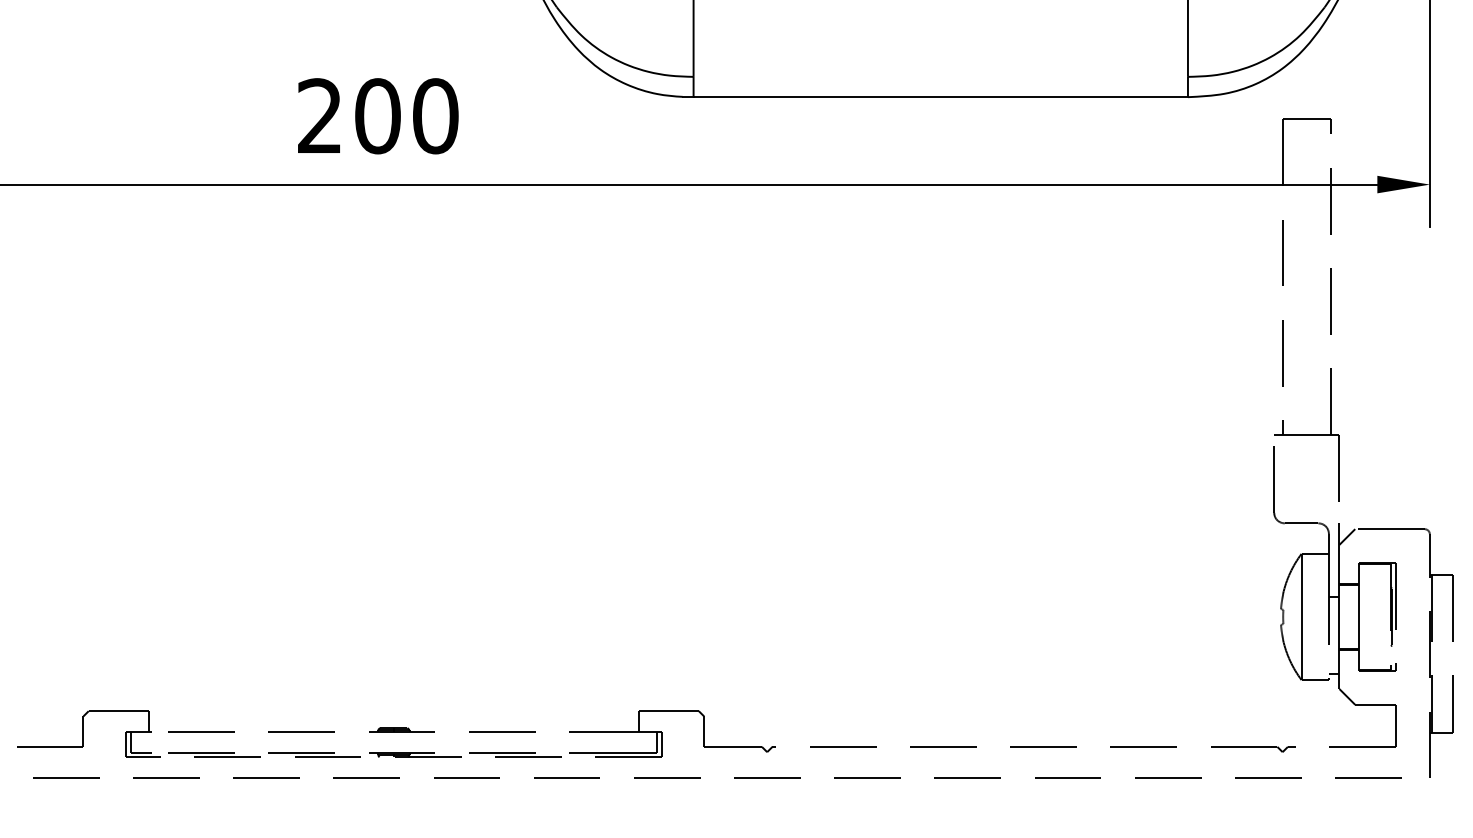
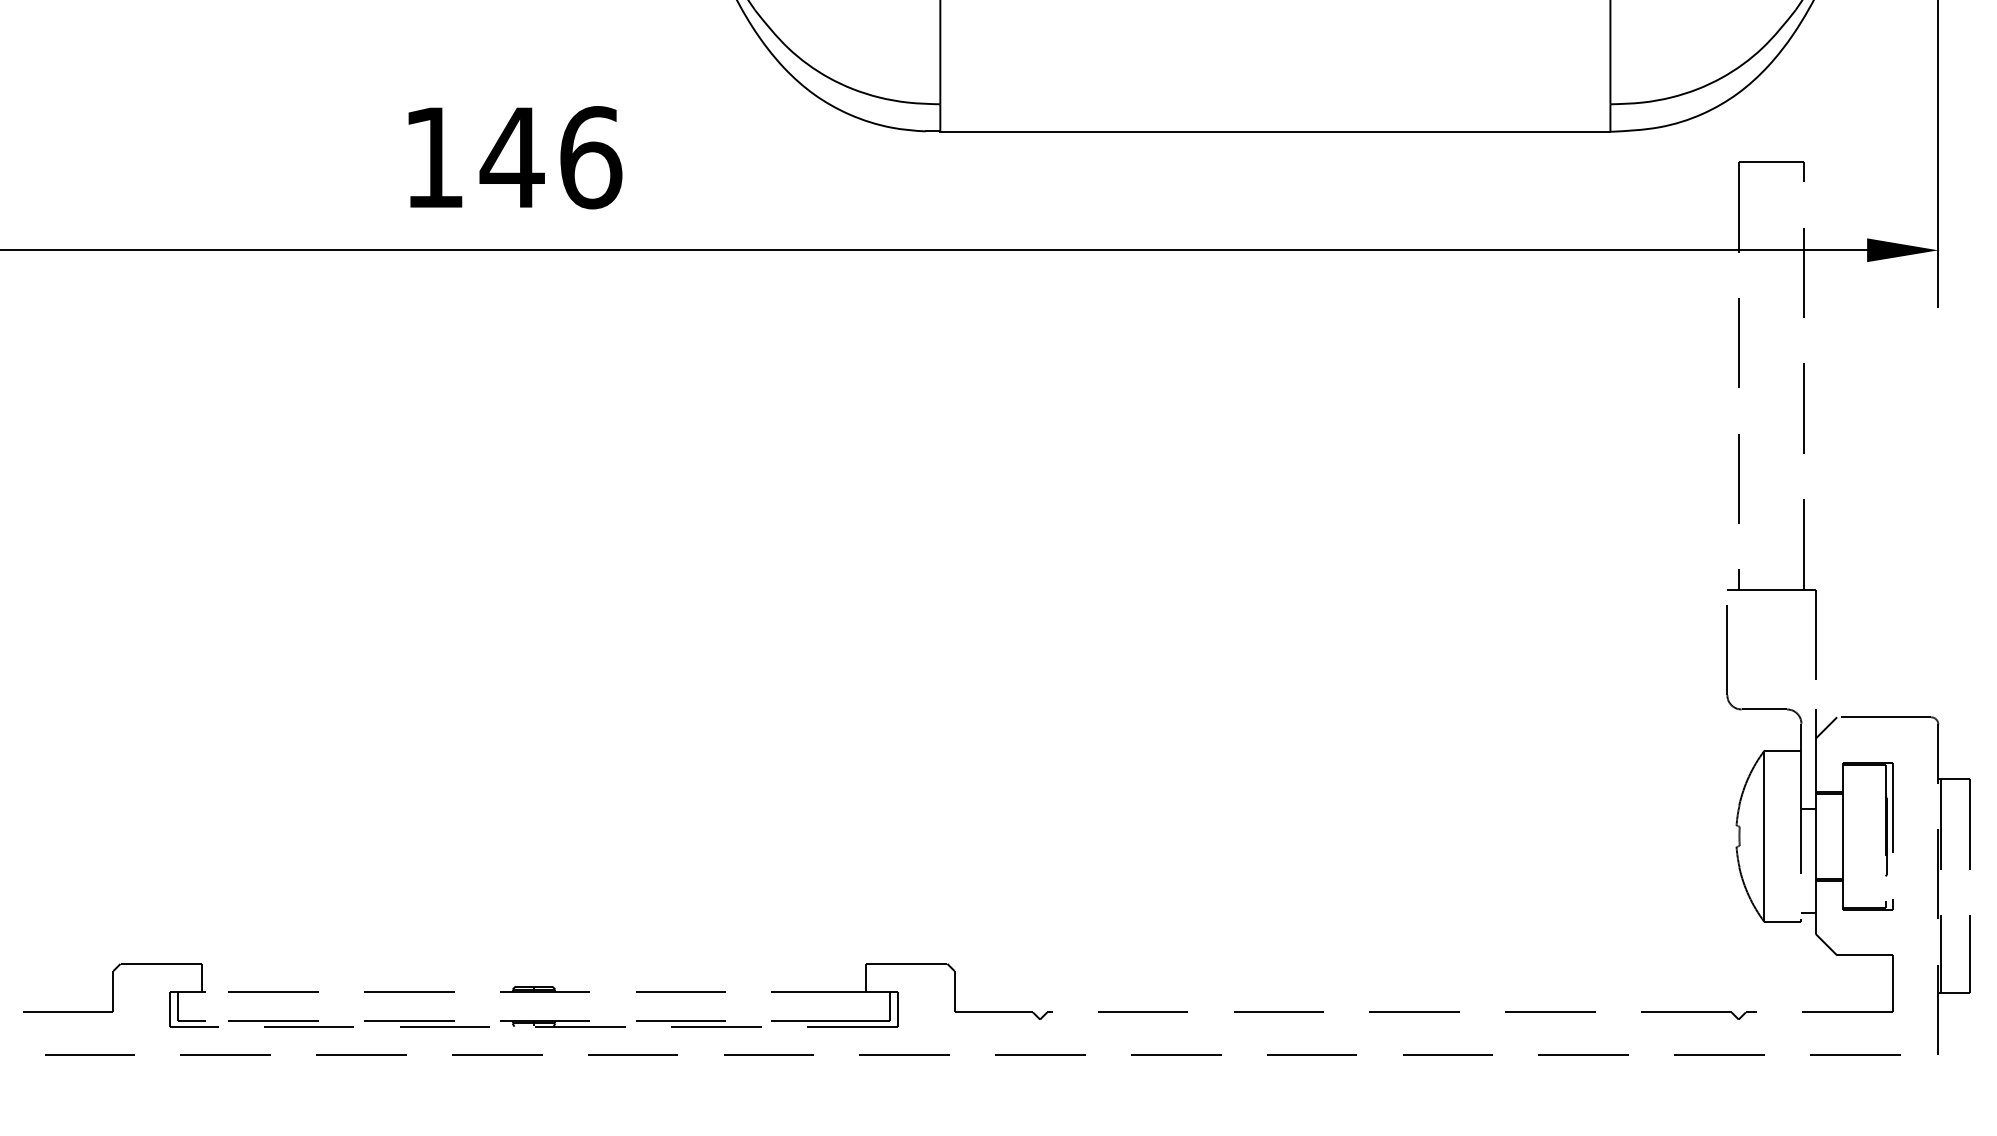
text: (378, 116) -> (513, 157), 200 -> 146

